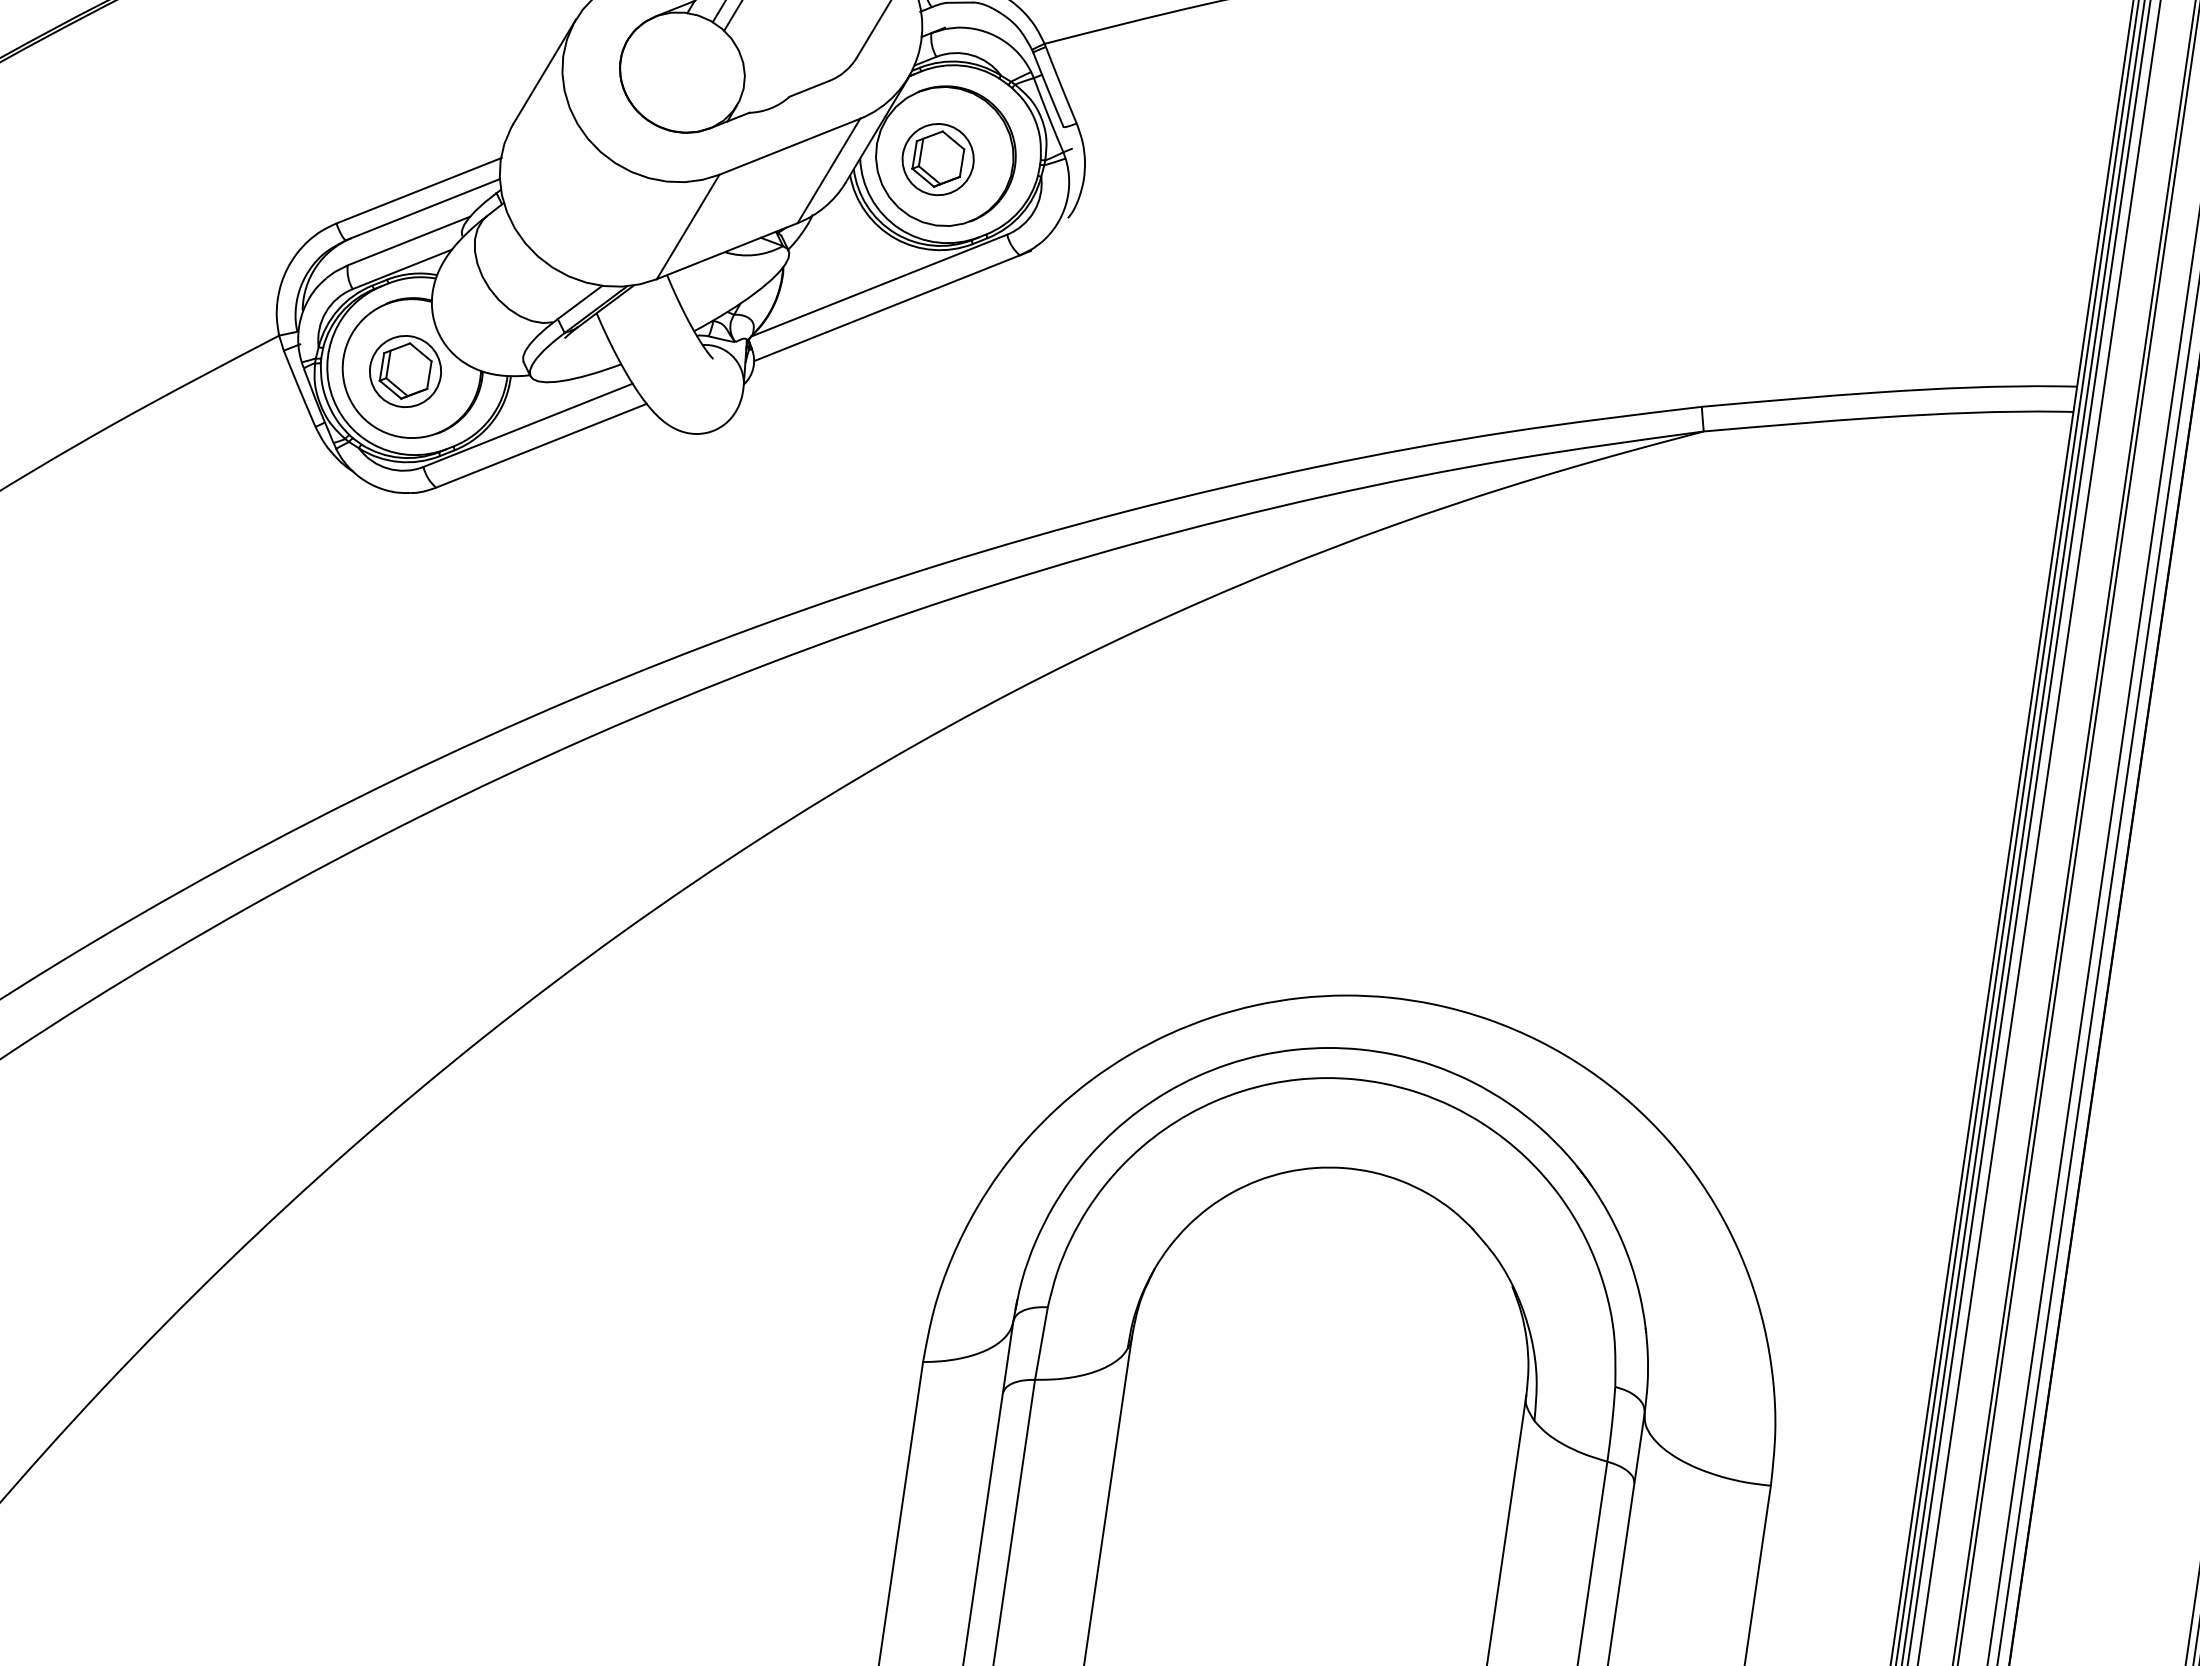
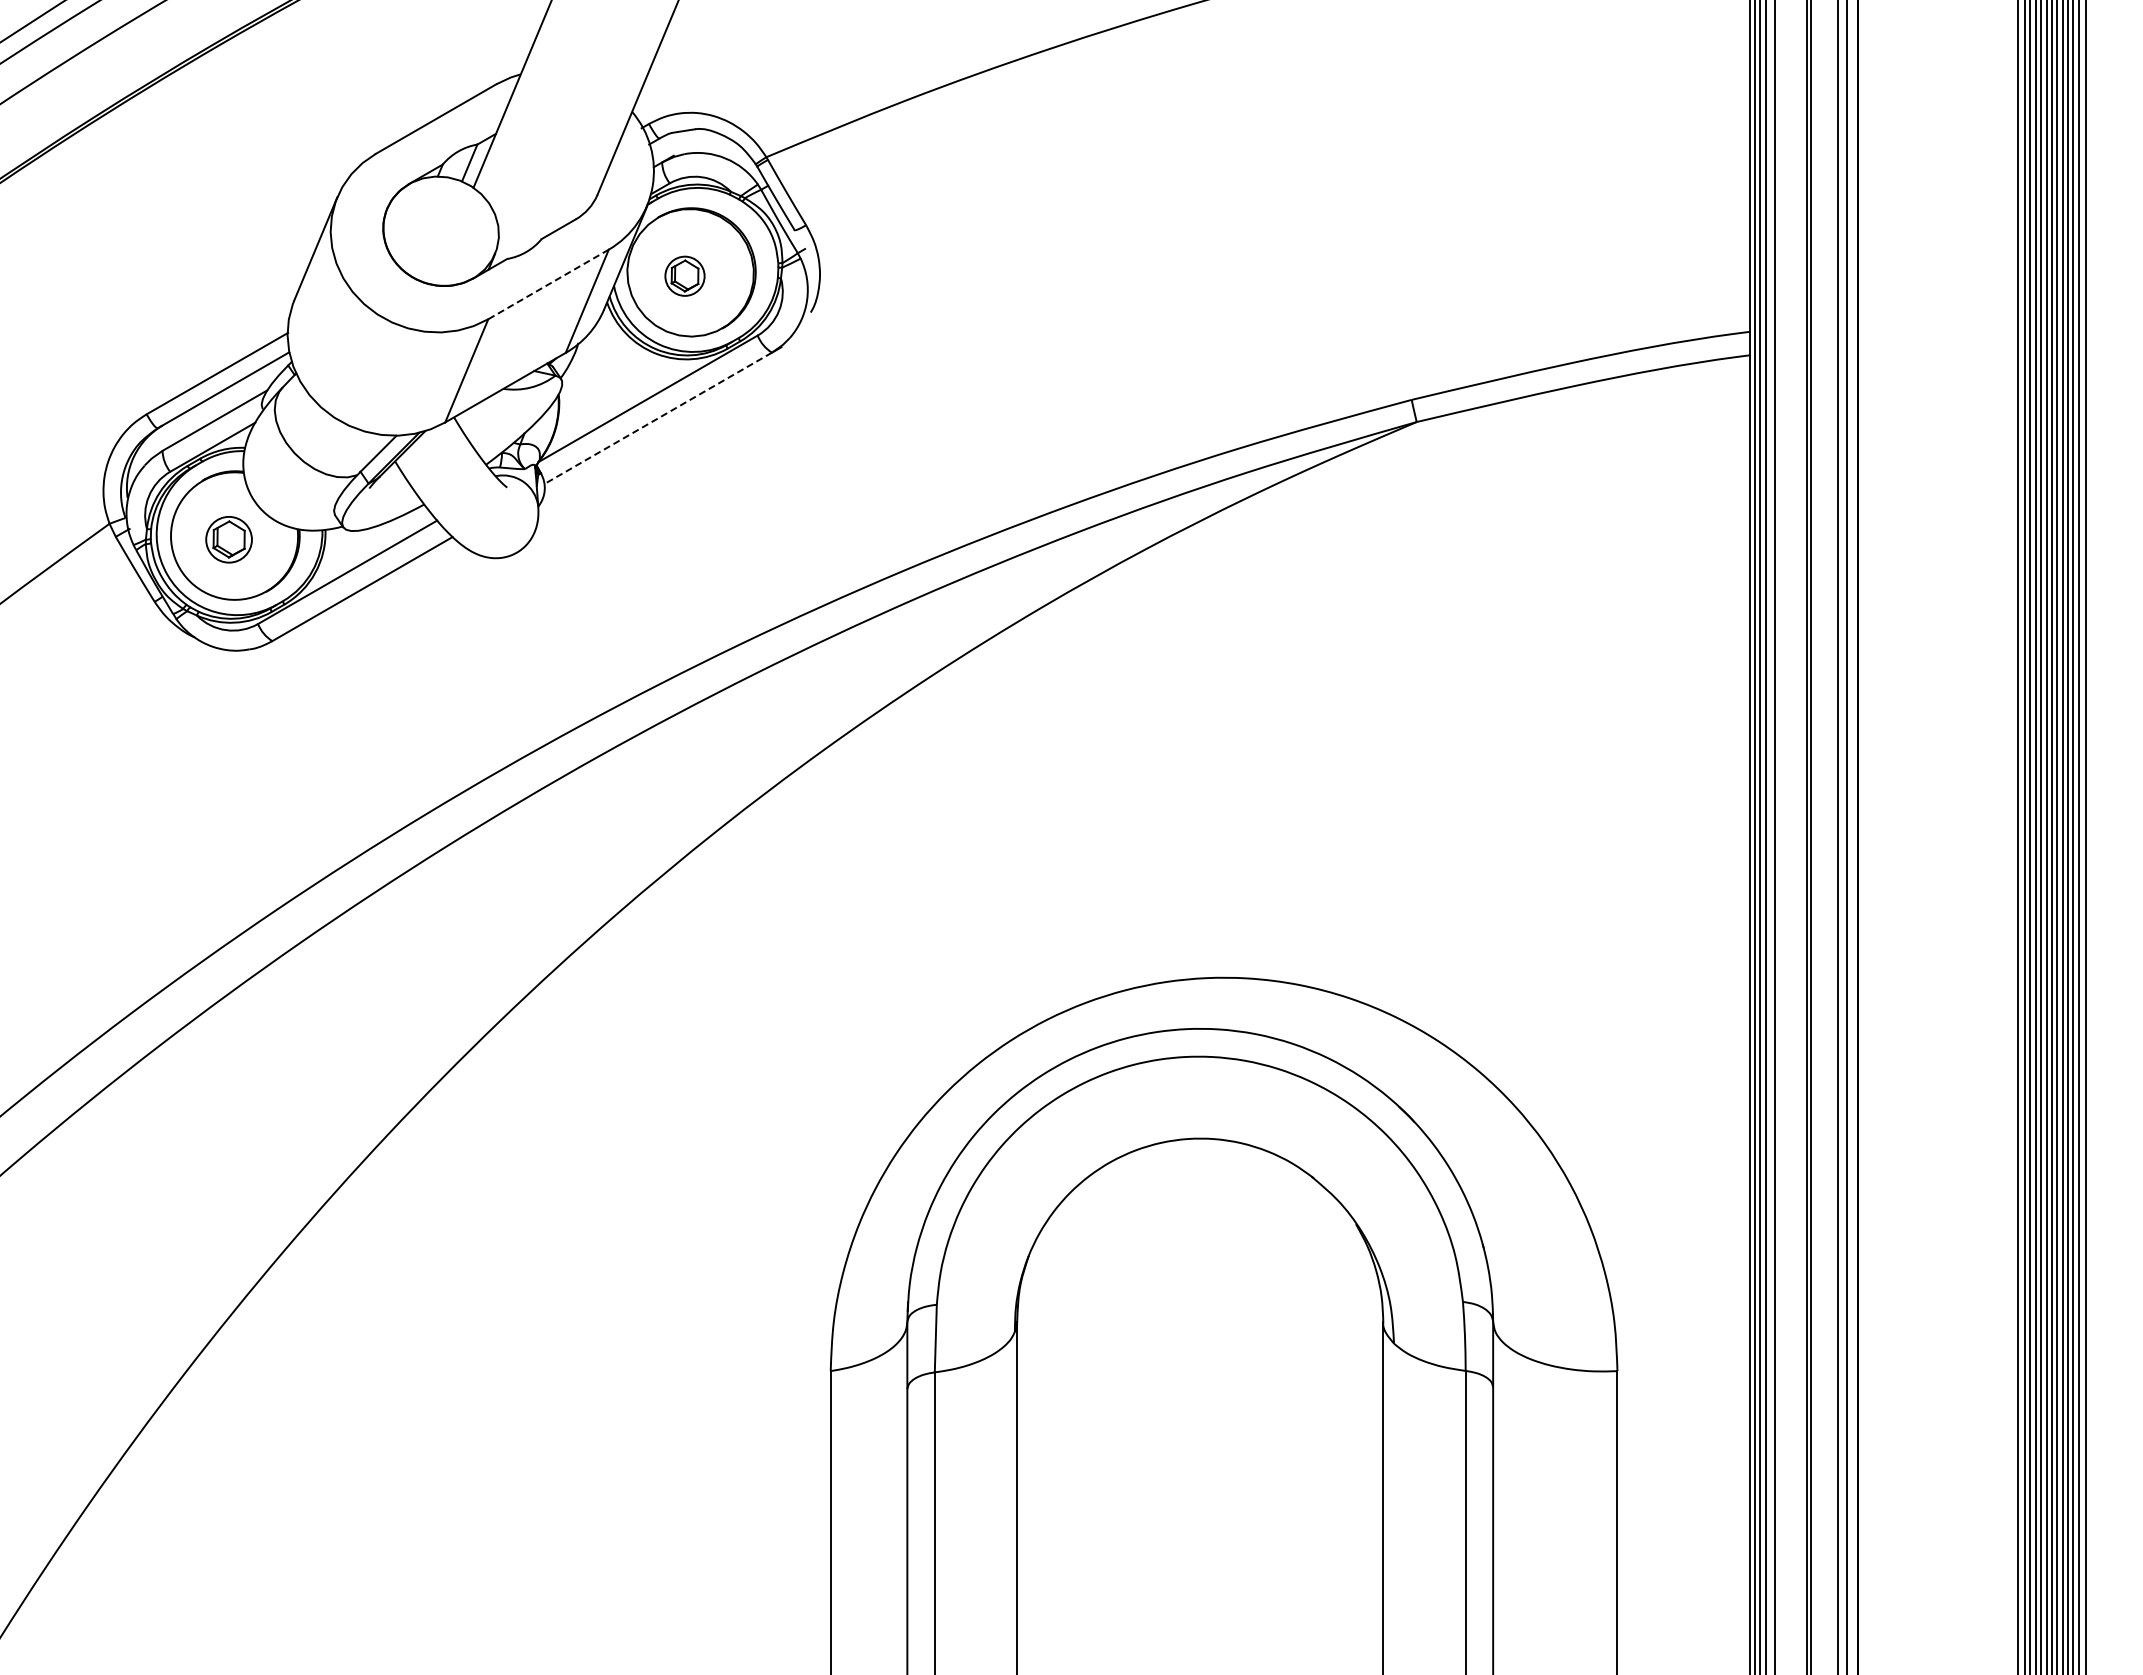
line: (789, 146) -> (548, 284), solid -> dashed
part: (937, 158) -> (684, 275), size x0.6
line: (886, 308) -> (657, 418), solid -> dashed
part: (404, 371) -> (228, 539), size x0.7

